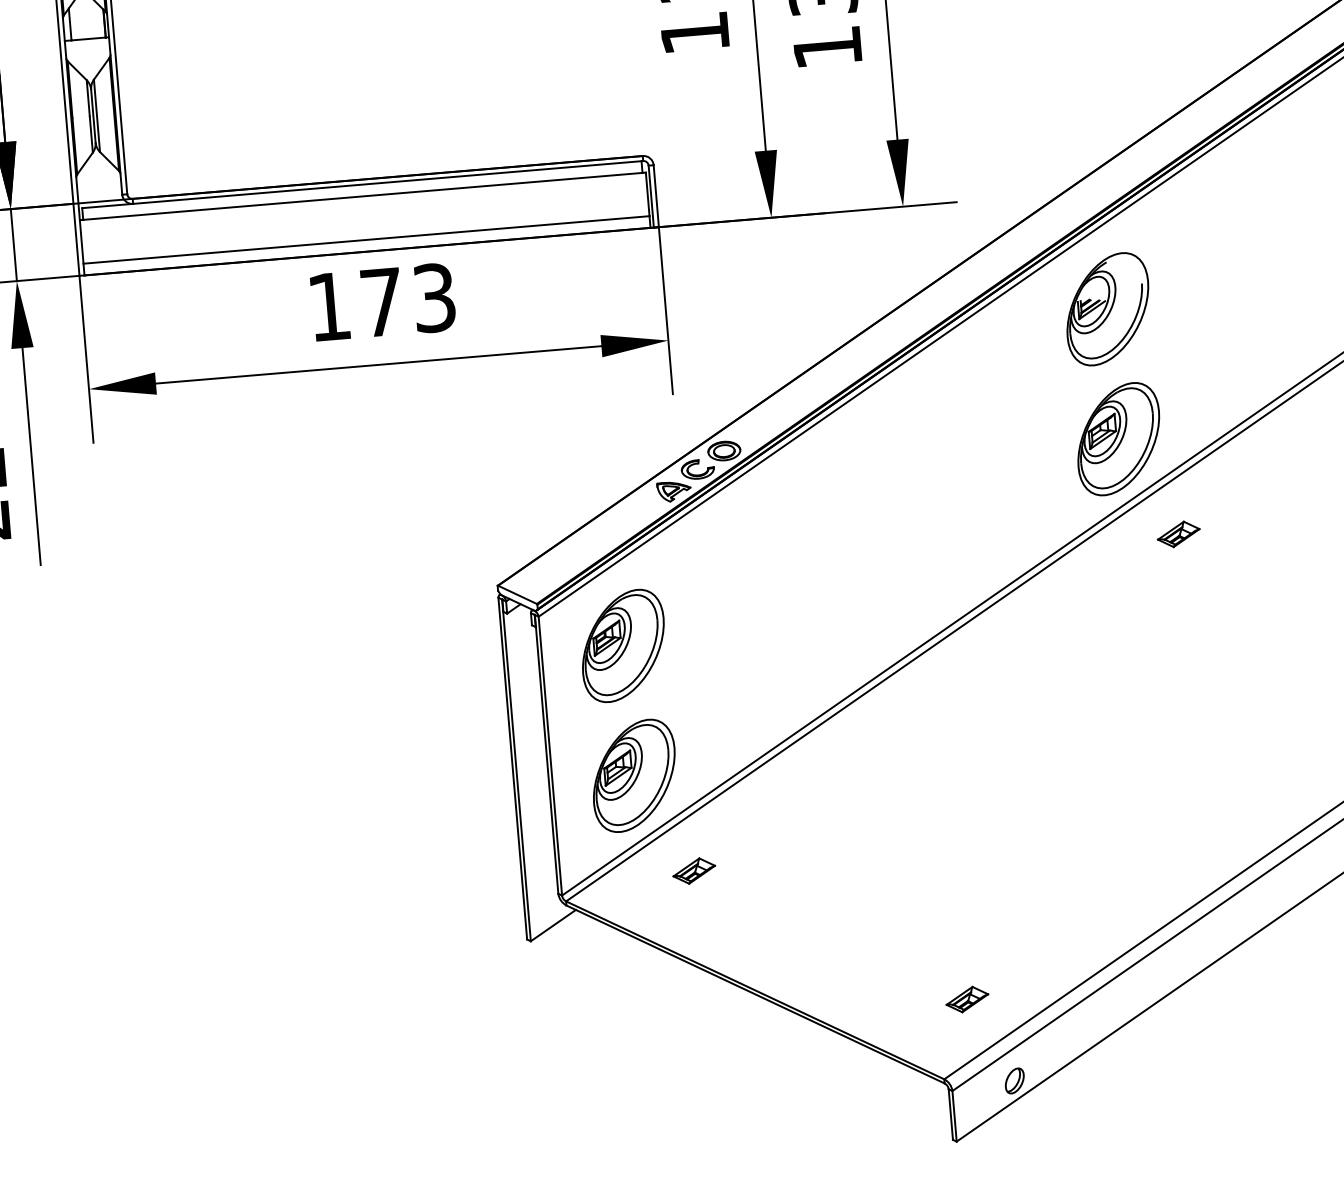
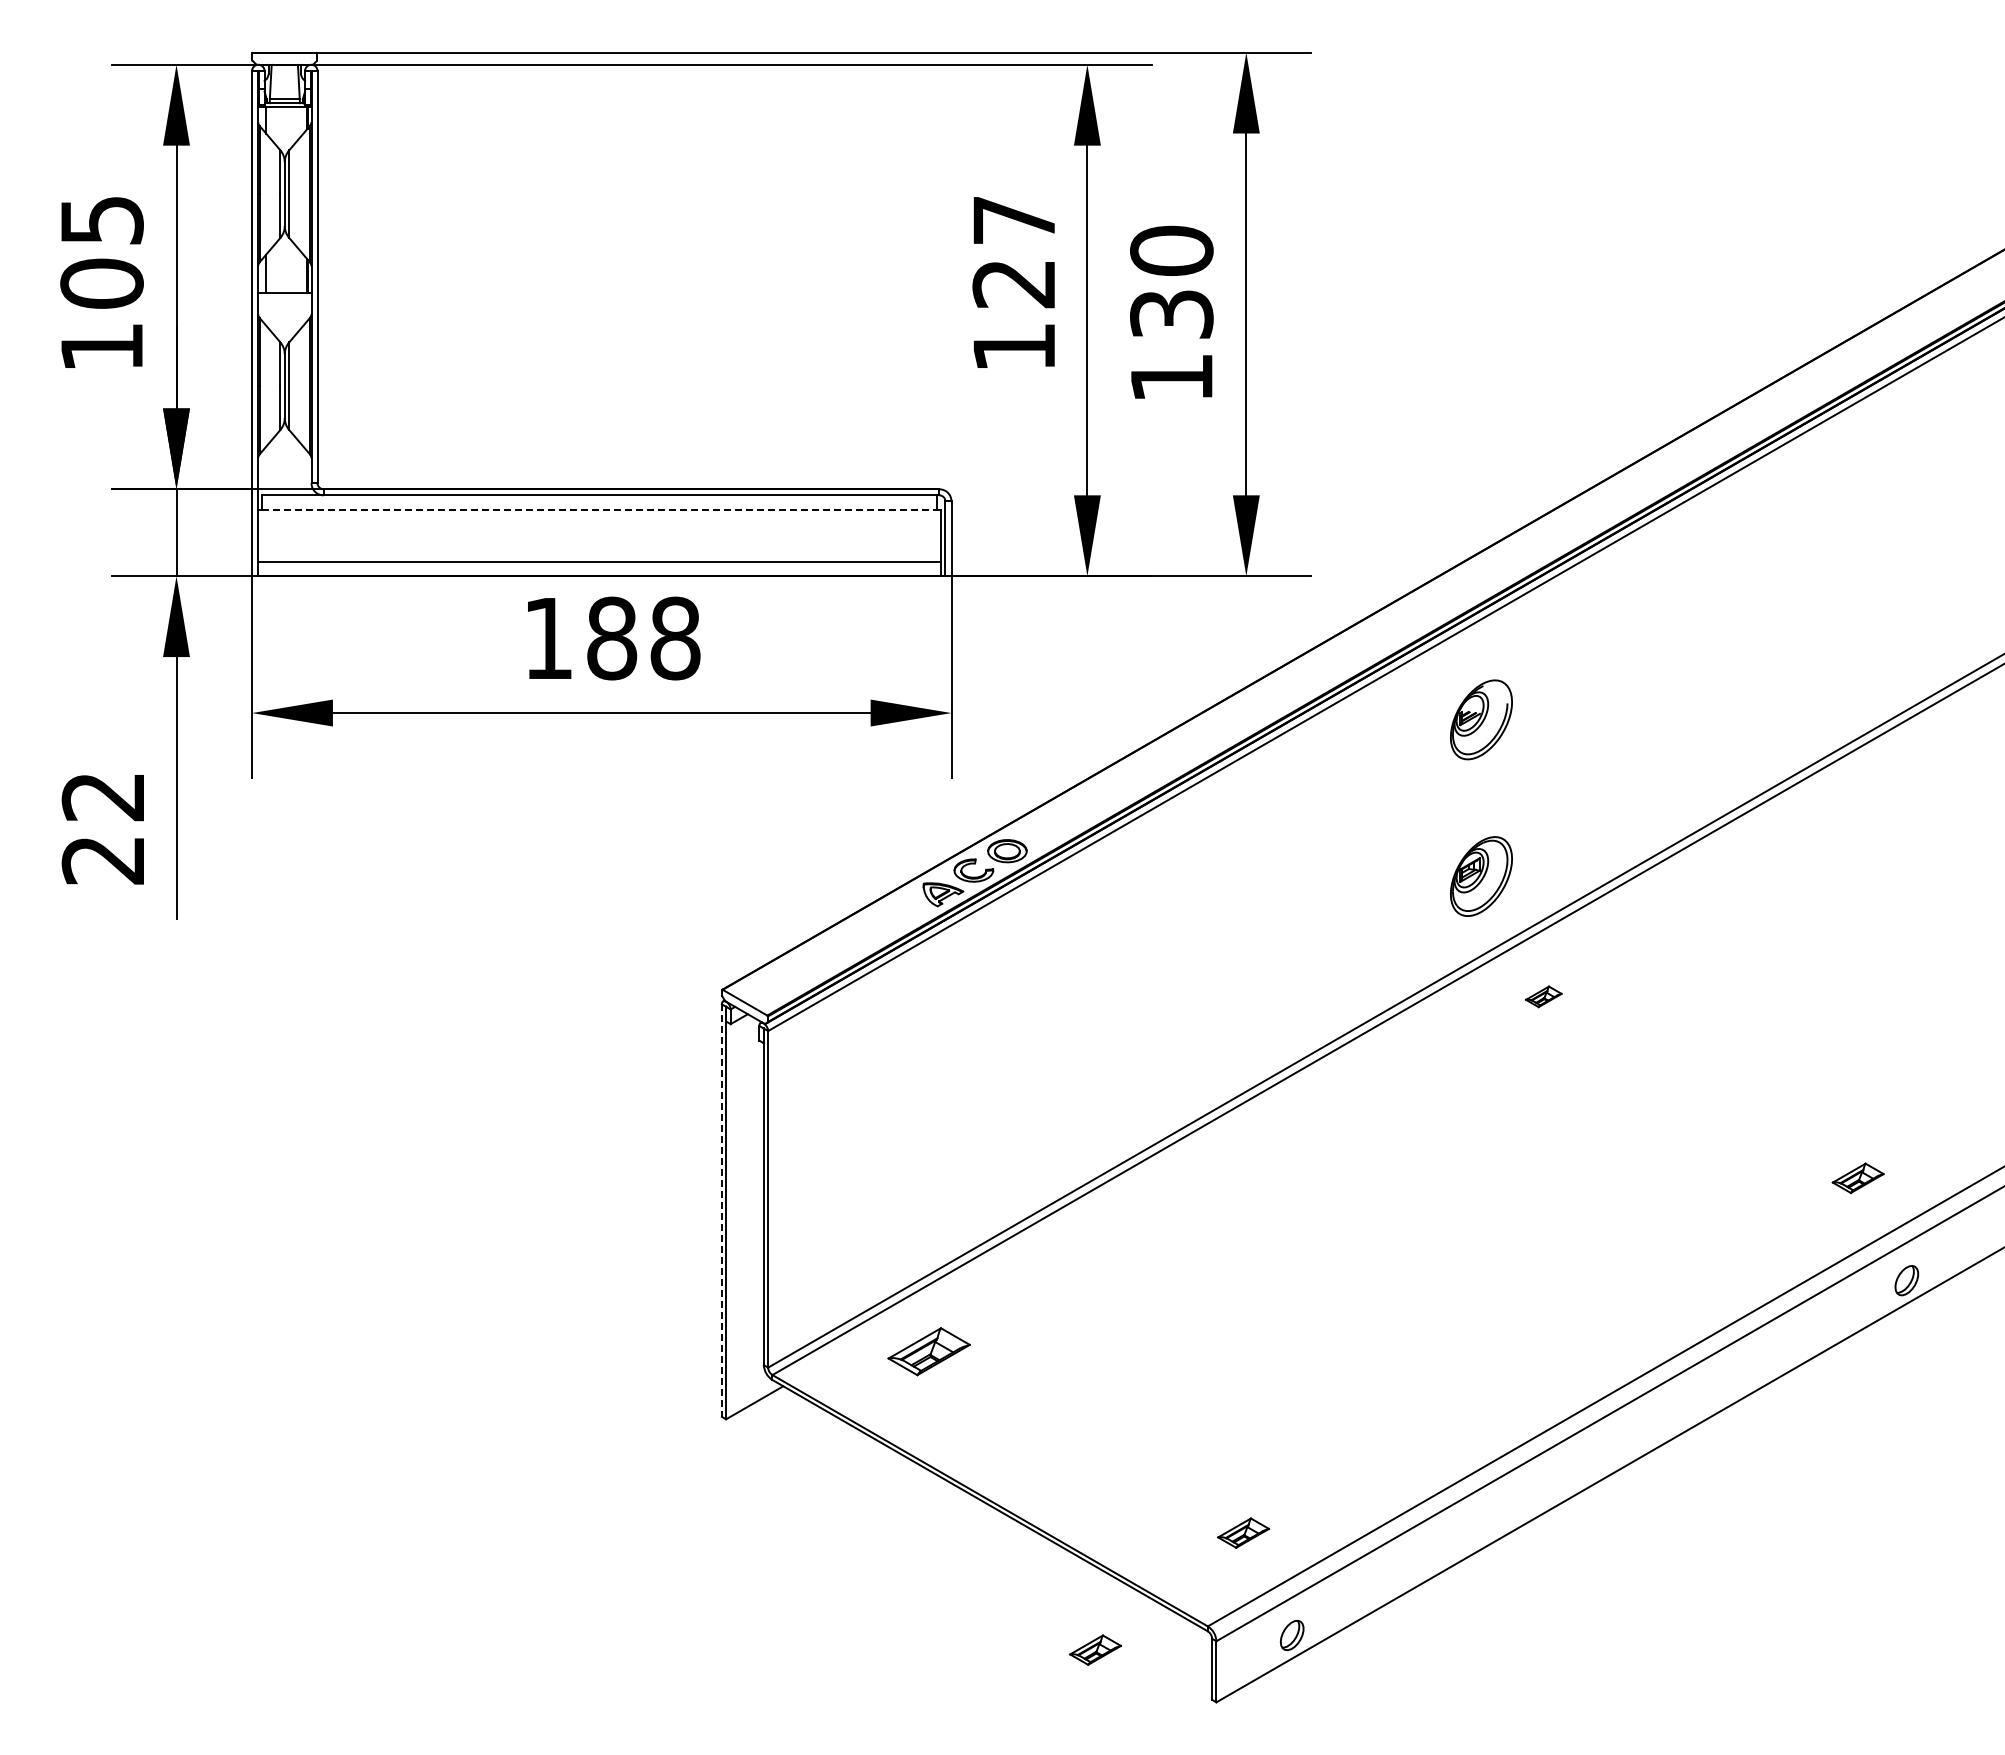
line: (362, 196) -> (599, 509), solid -> dashed
text: (408, 300) -> (643, 638), 173 -> 188
part: (1107, 309) -> (1481, 719), size x0.6
part: (1118, 439) -> (1481, 876), size x0.6
part: (1178, 534) -> (1543, 996), size x0.7
part: (623, 645) -> (866, 1074), removed
line: (512, 769) -> (721, 1211), solid -> dashed
part: (634, 775) -> (866, 1231), removed
part: (693, 871) -> (928, 1351), size x1.6
part: (852, 1106) -> (1095, 1649), added

